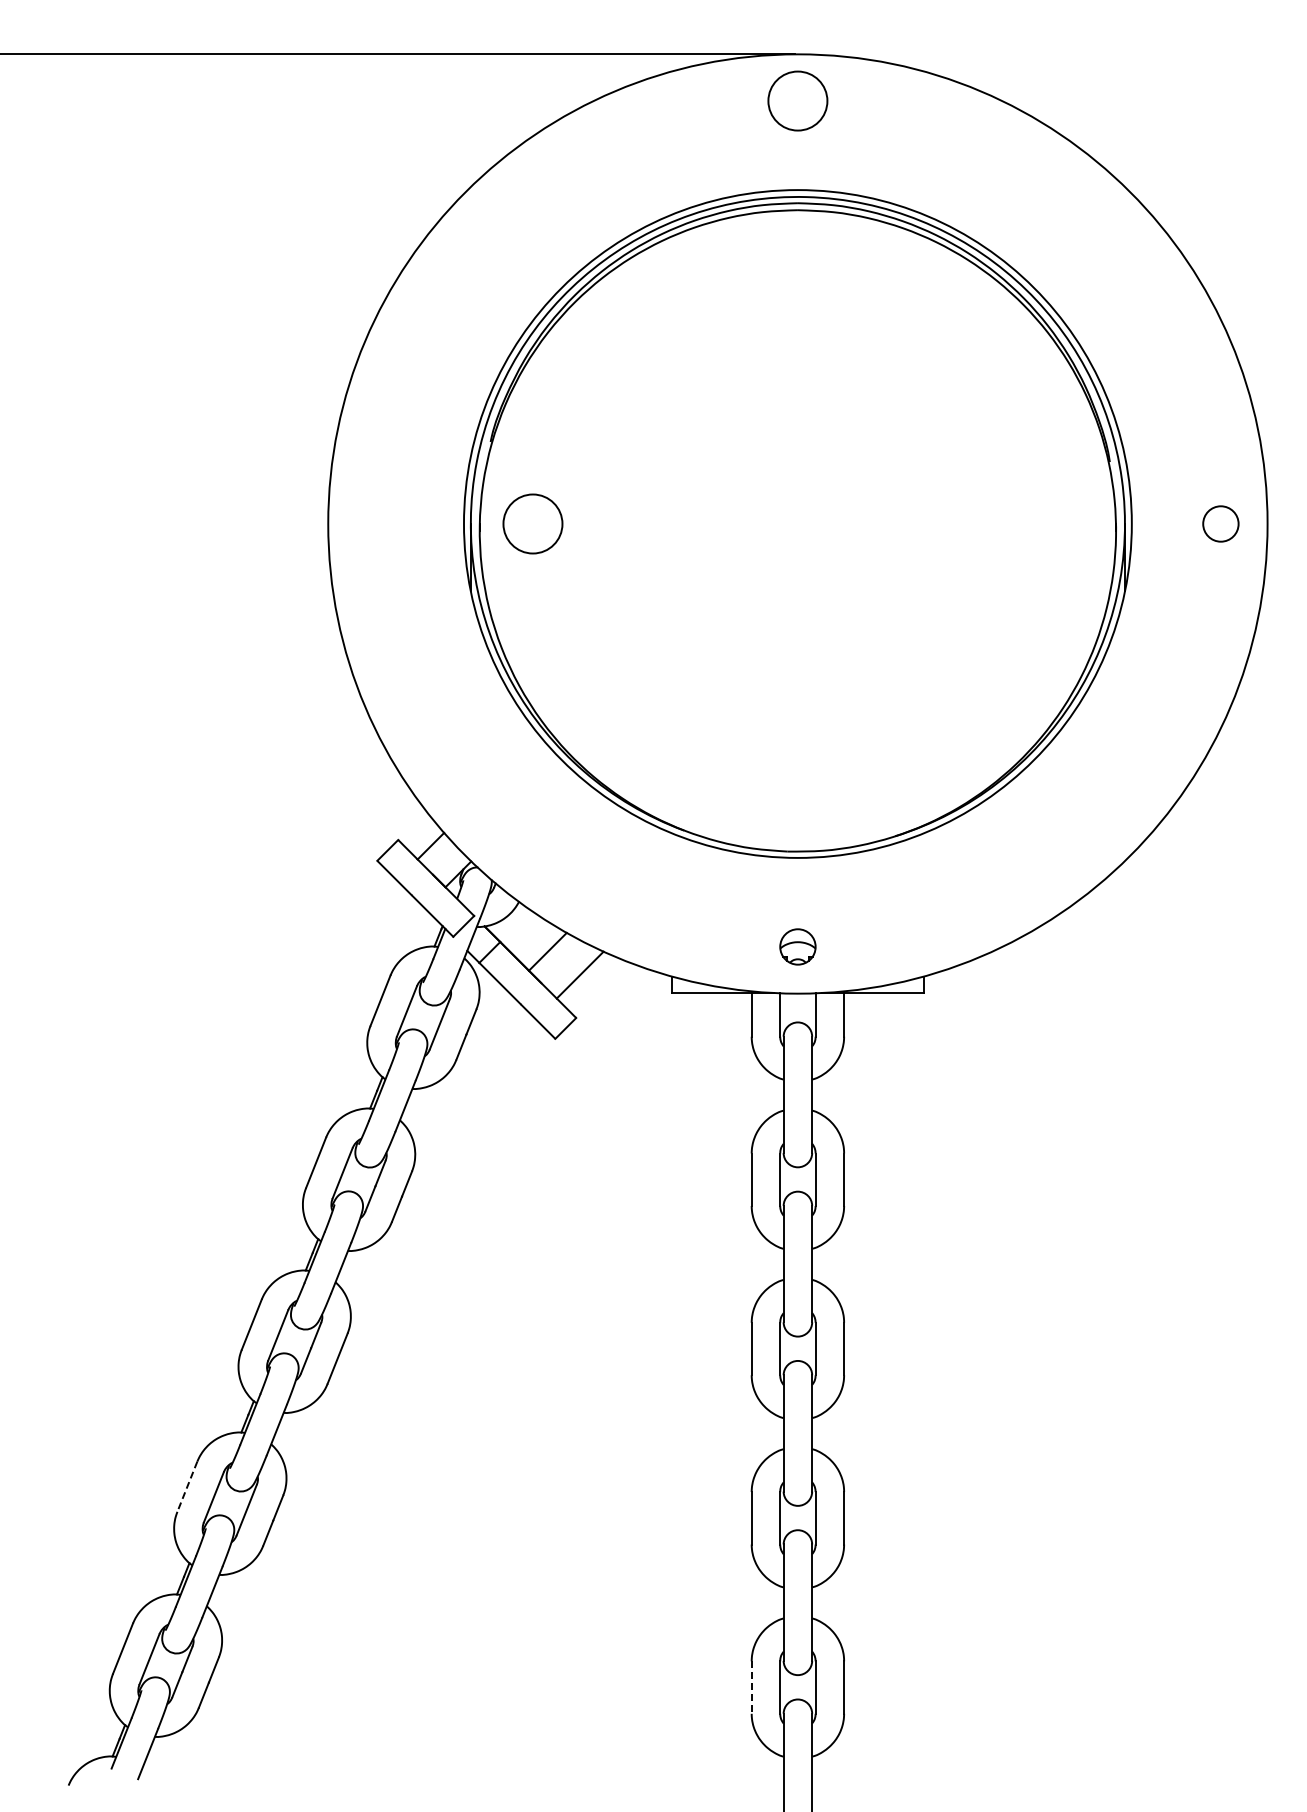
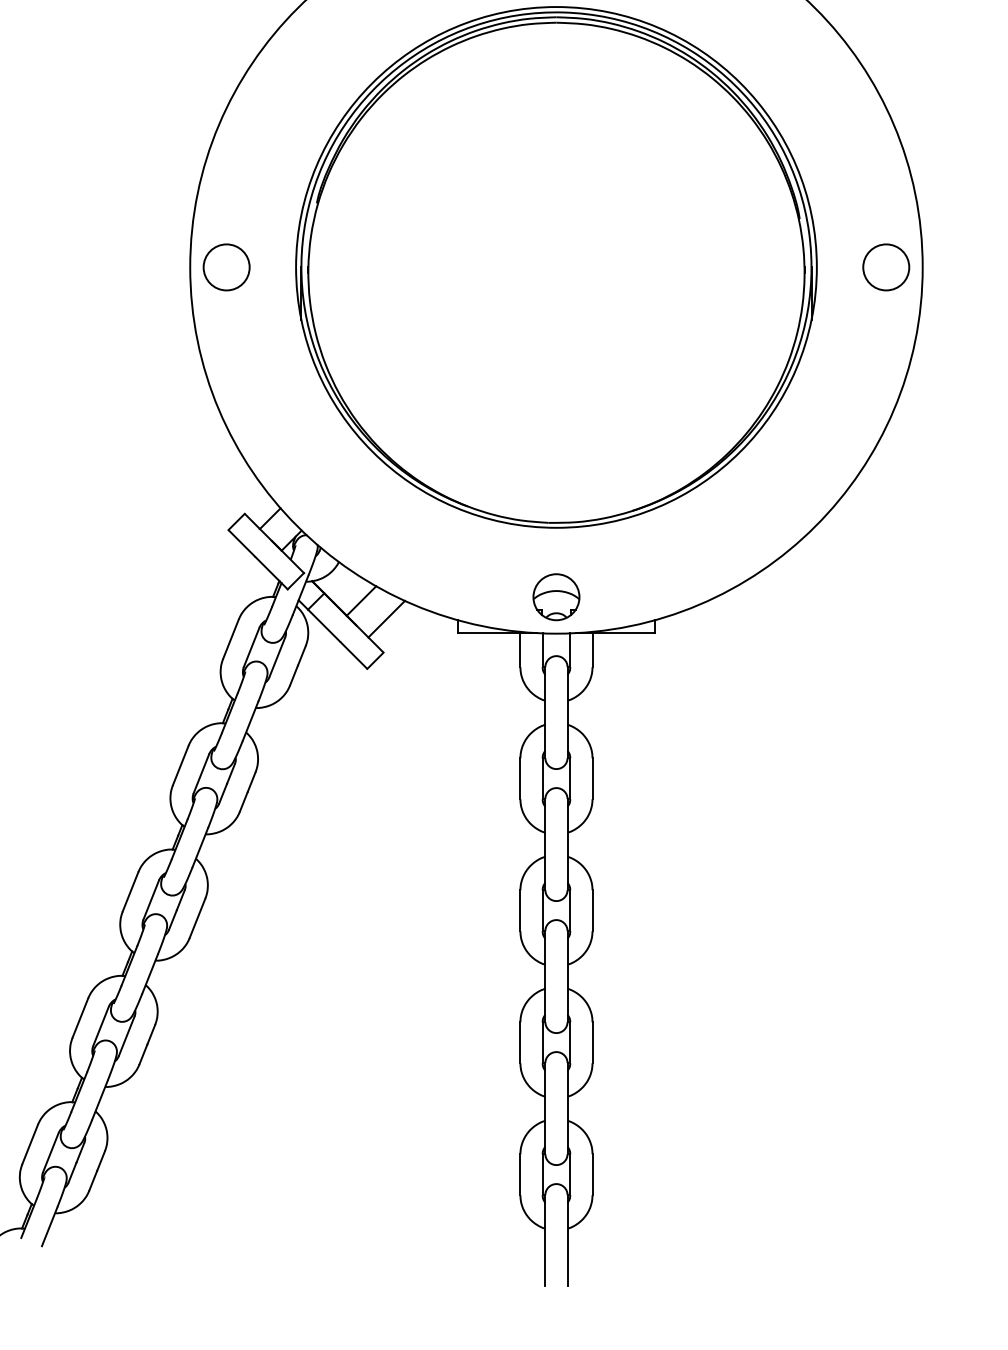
circle: (532, 523) -> (226, 267), moved
circle: (1220, 523) -> (886, 267), size x1.67
part: (797, 946) -> (556, 596), size x1.67
line: (187, 1486) -> (80, 1017), dashed -> solid
line: (751, 1688) -> (520, 1175), dashed -> solid

